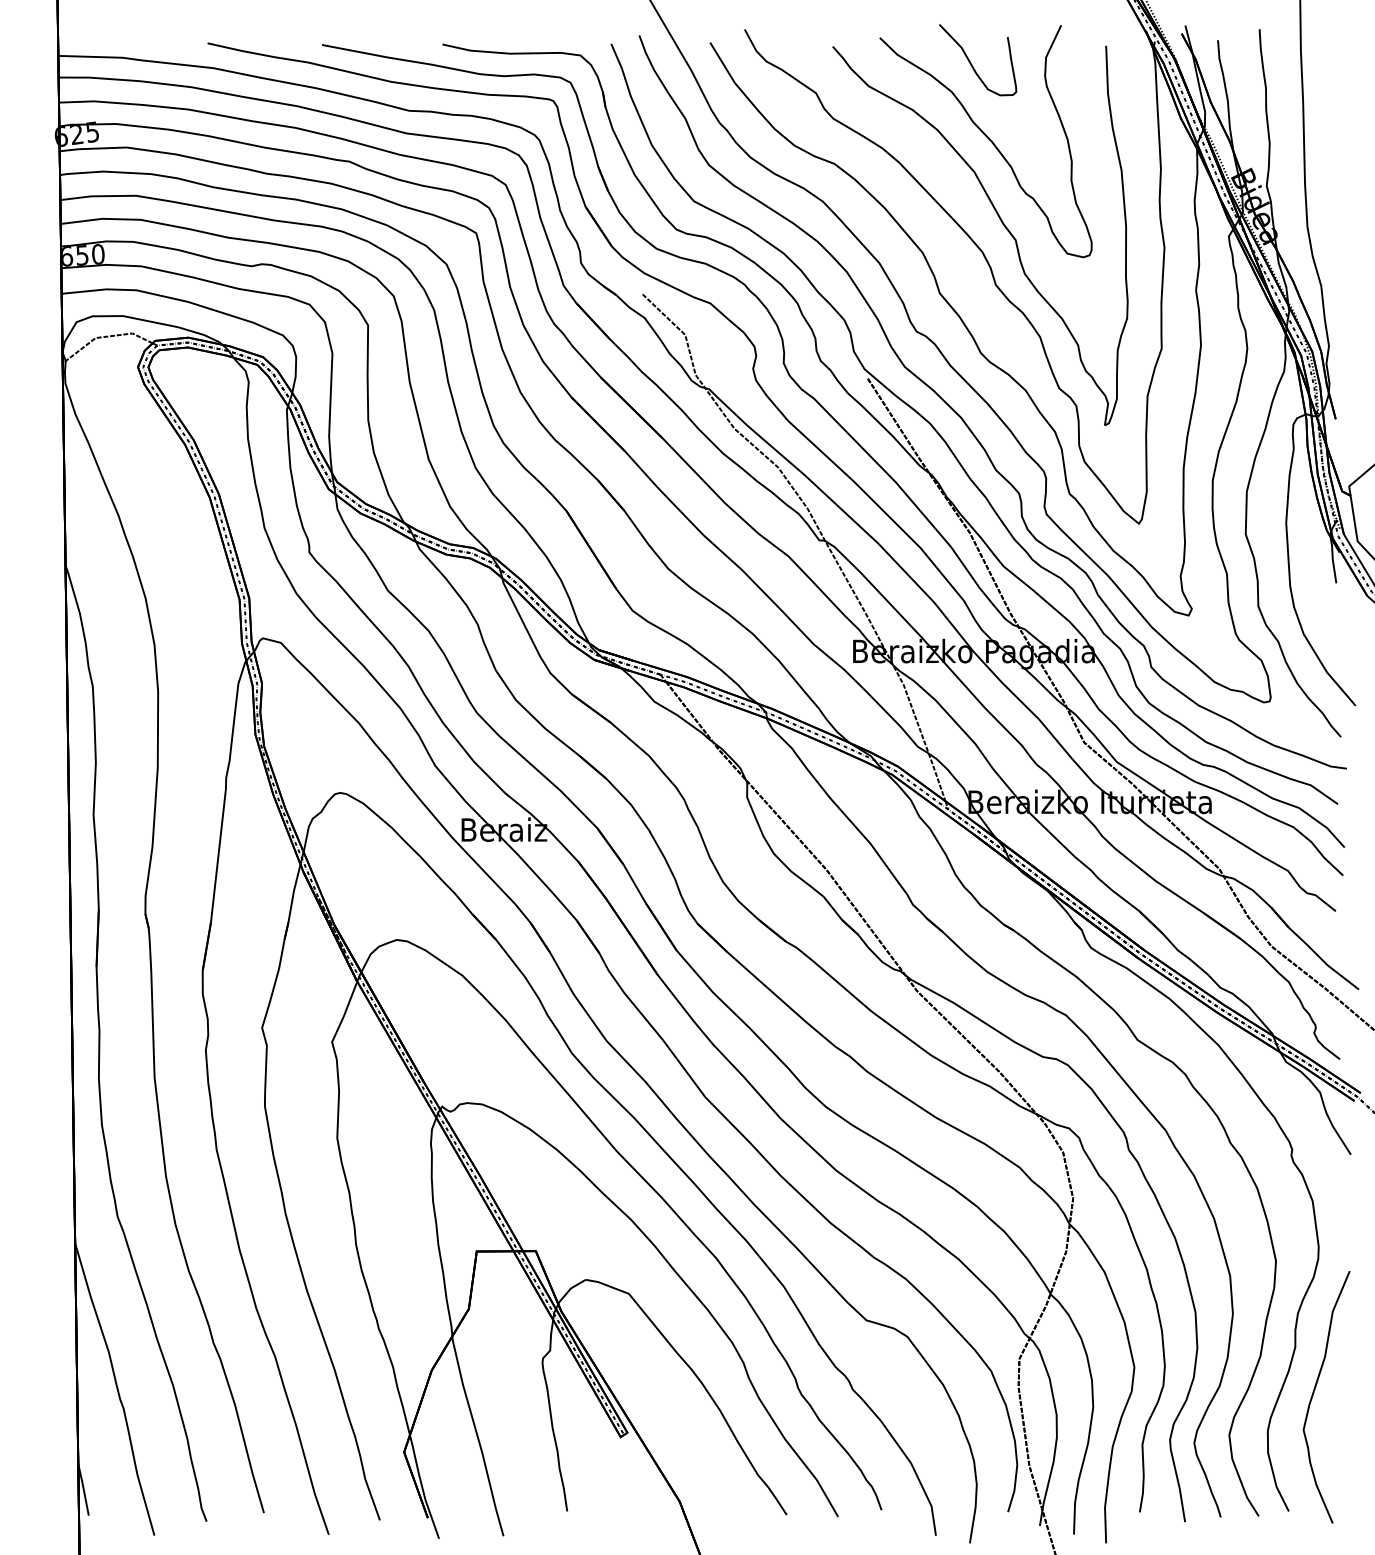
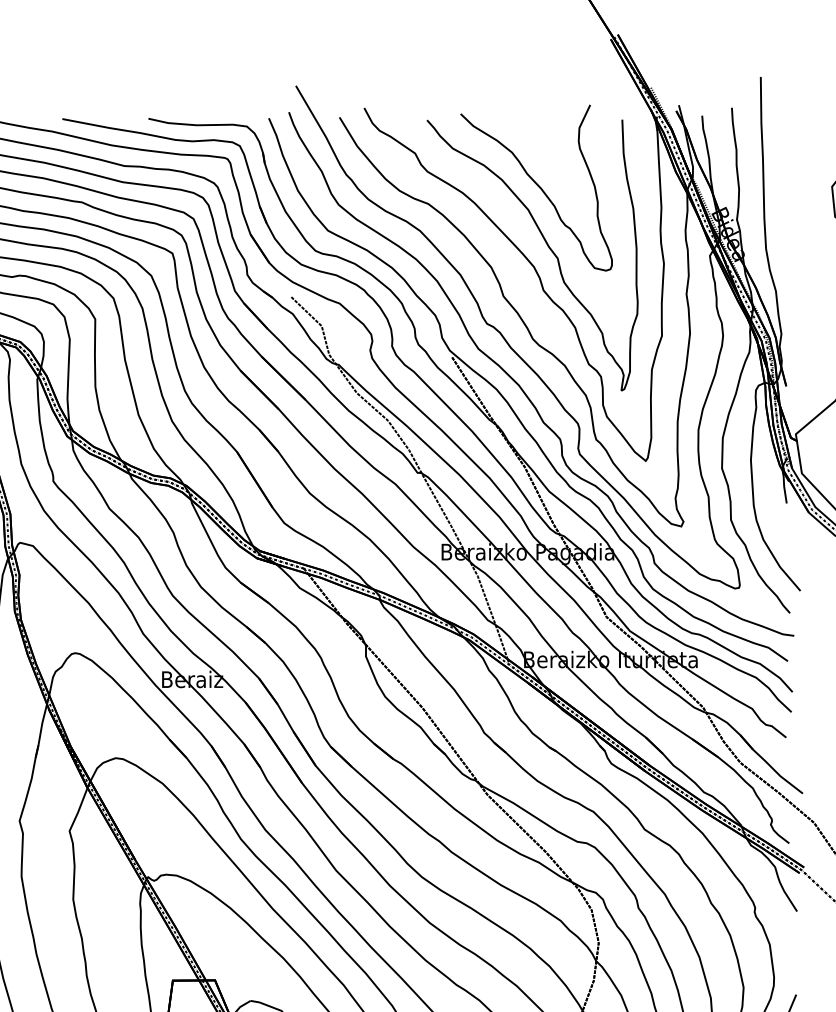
curve: (972, 64) -> (526, 133), removed

